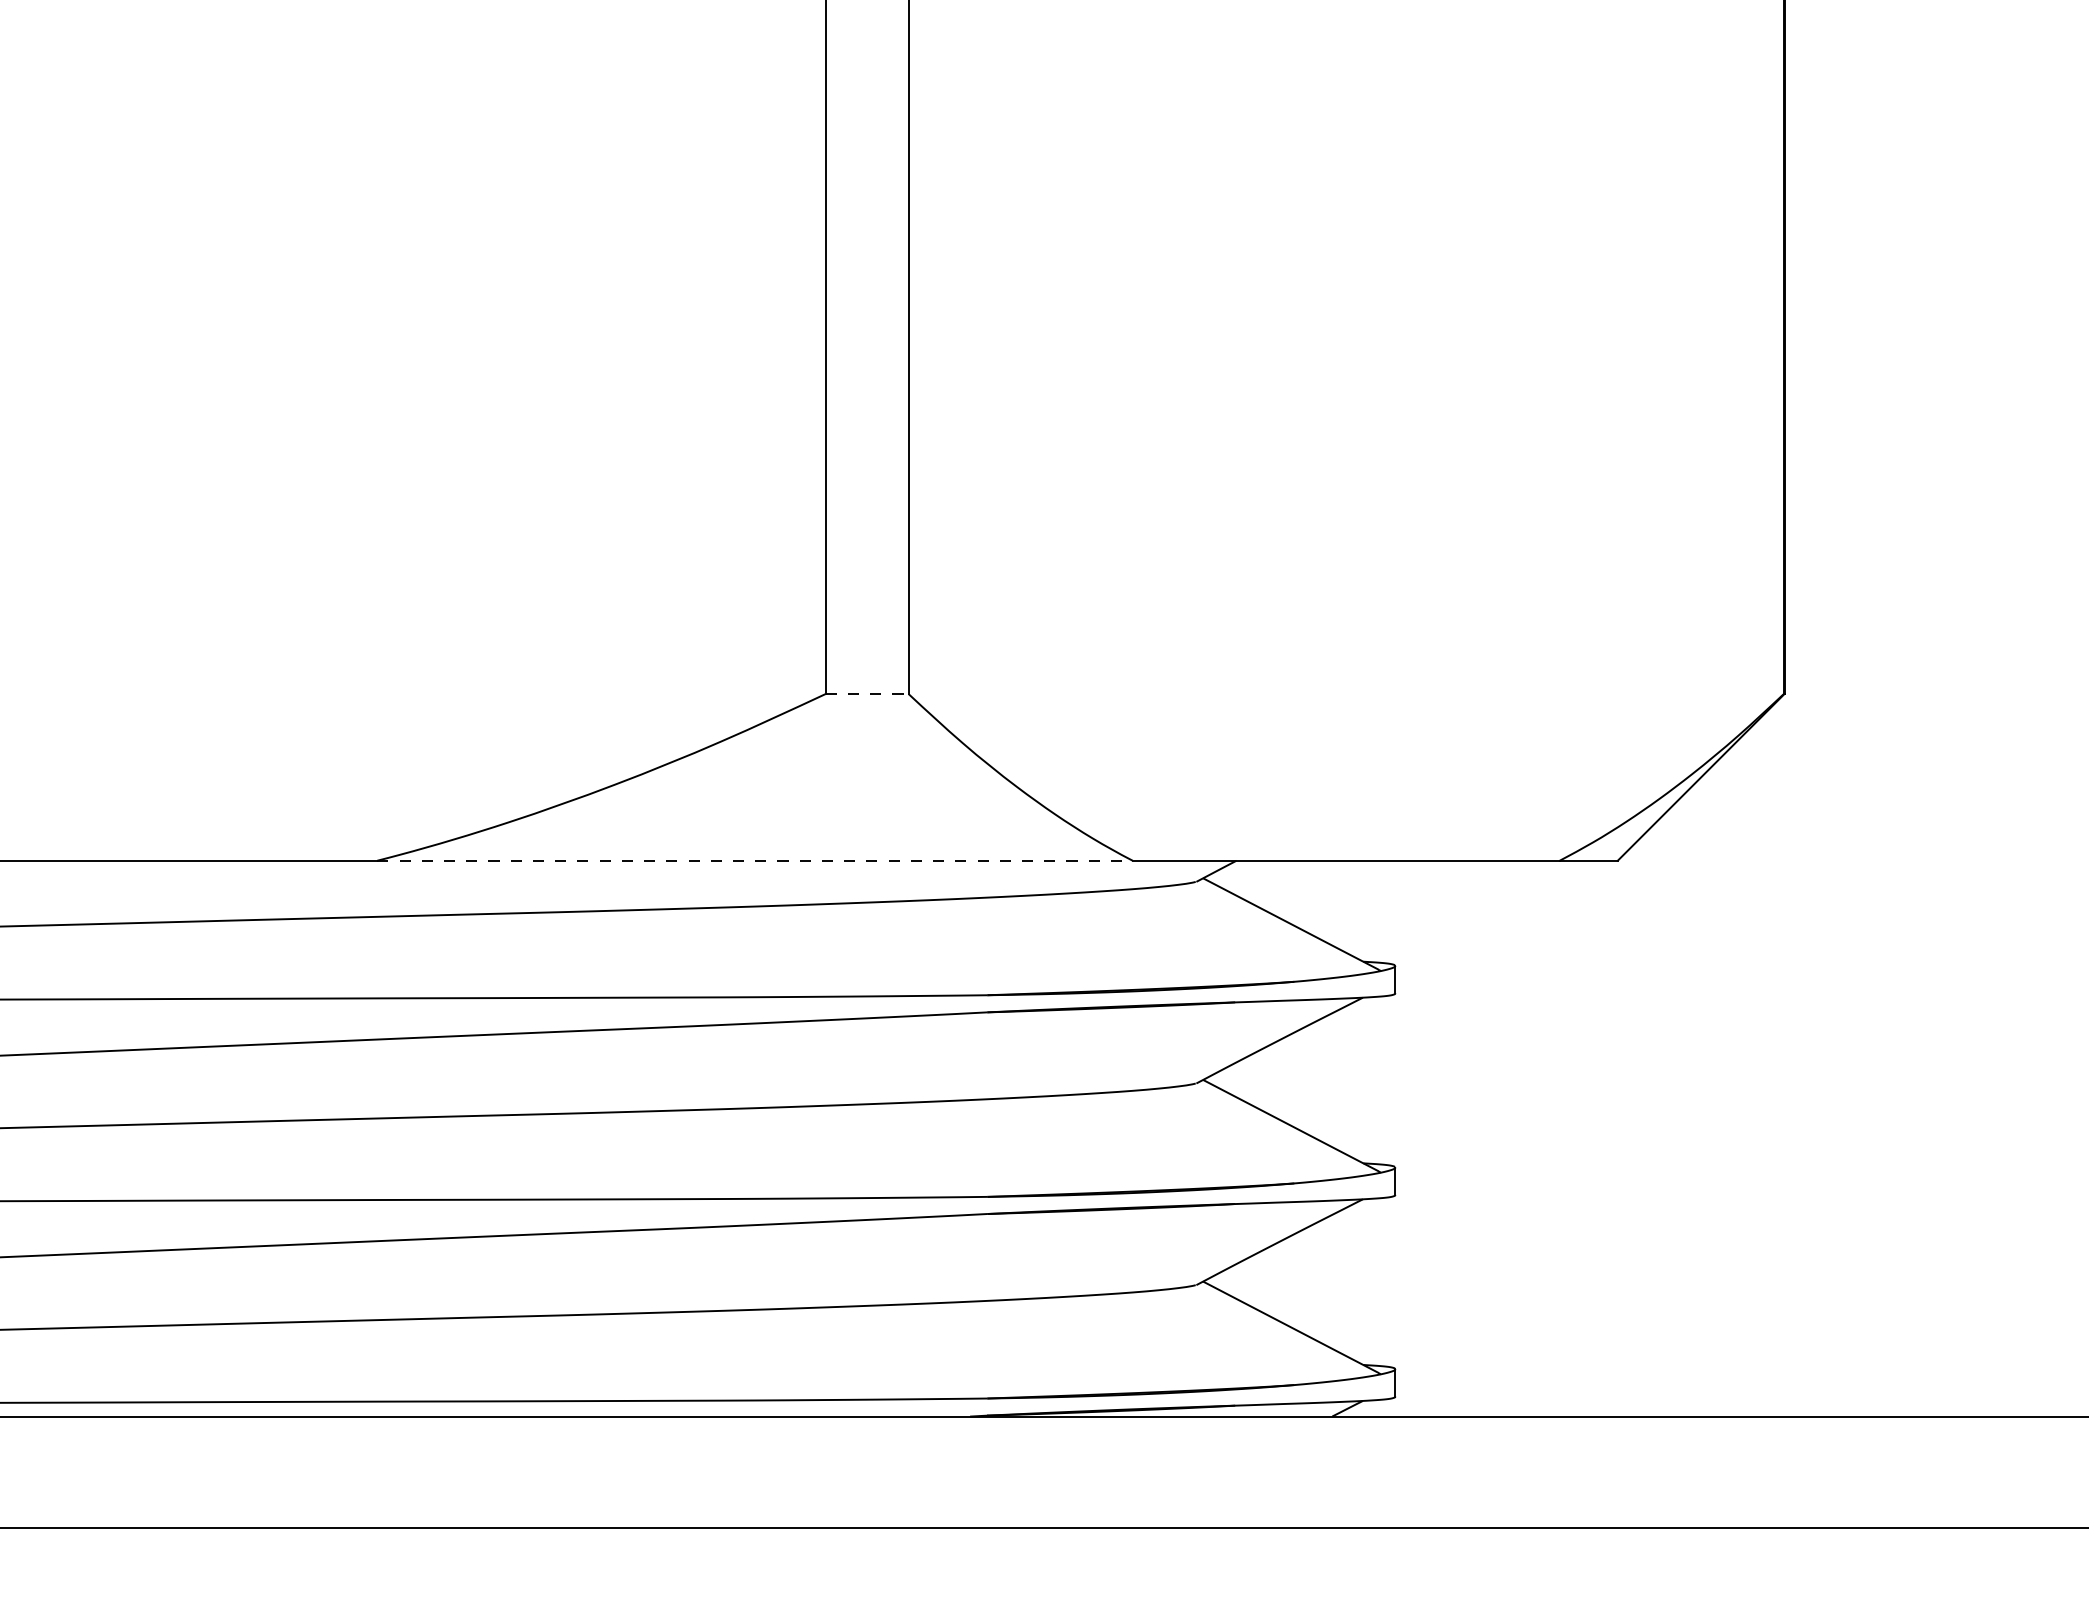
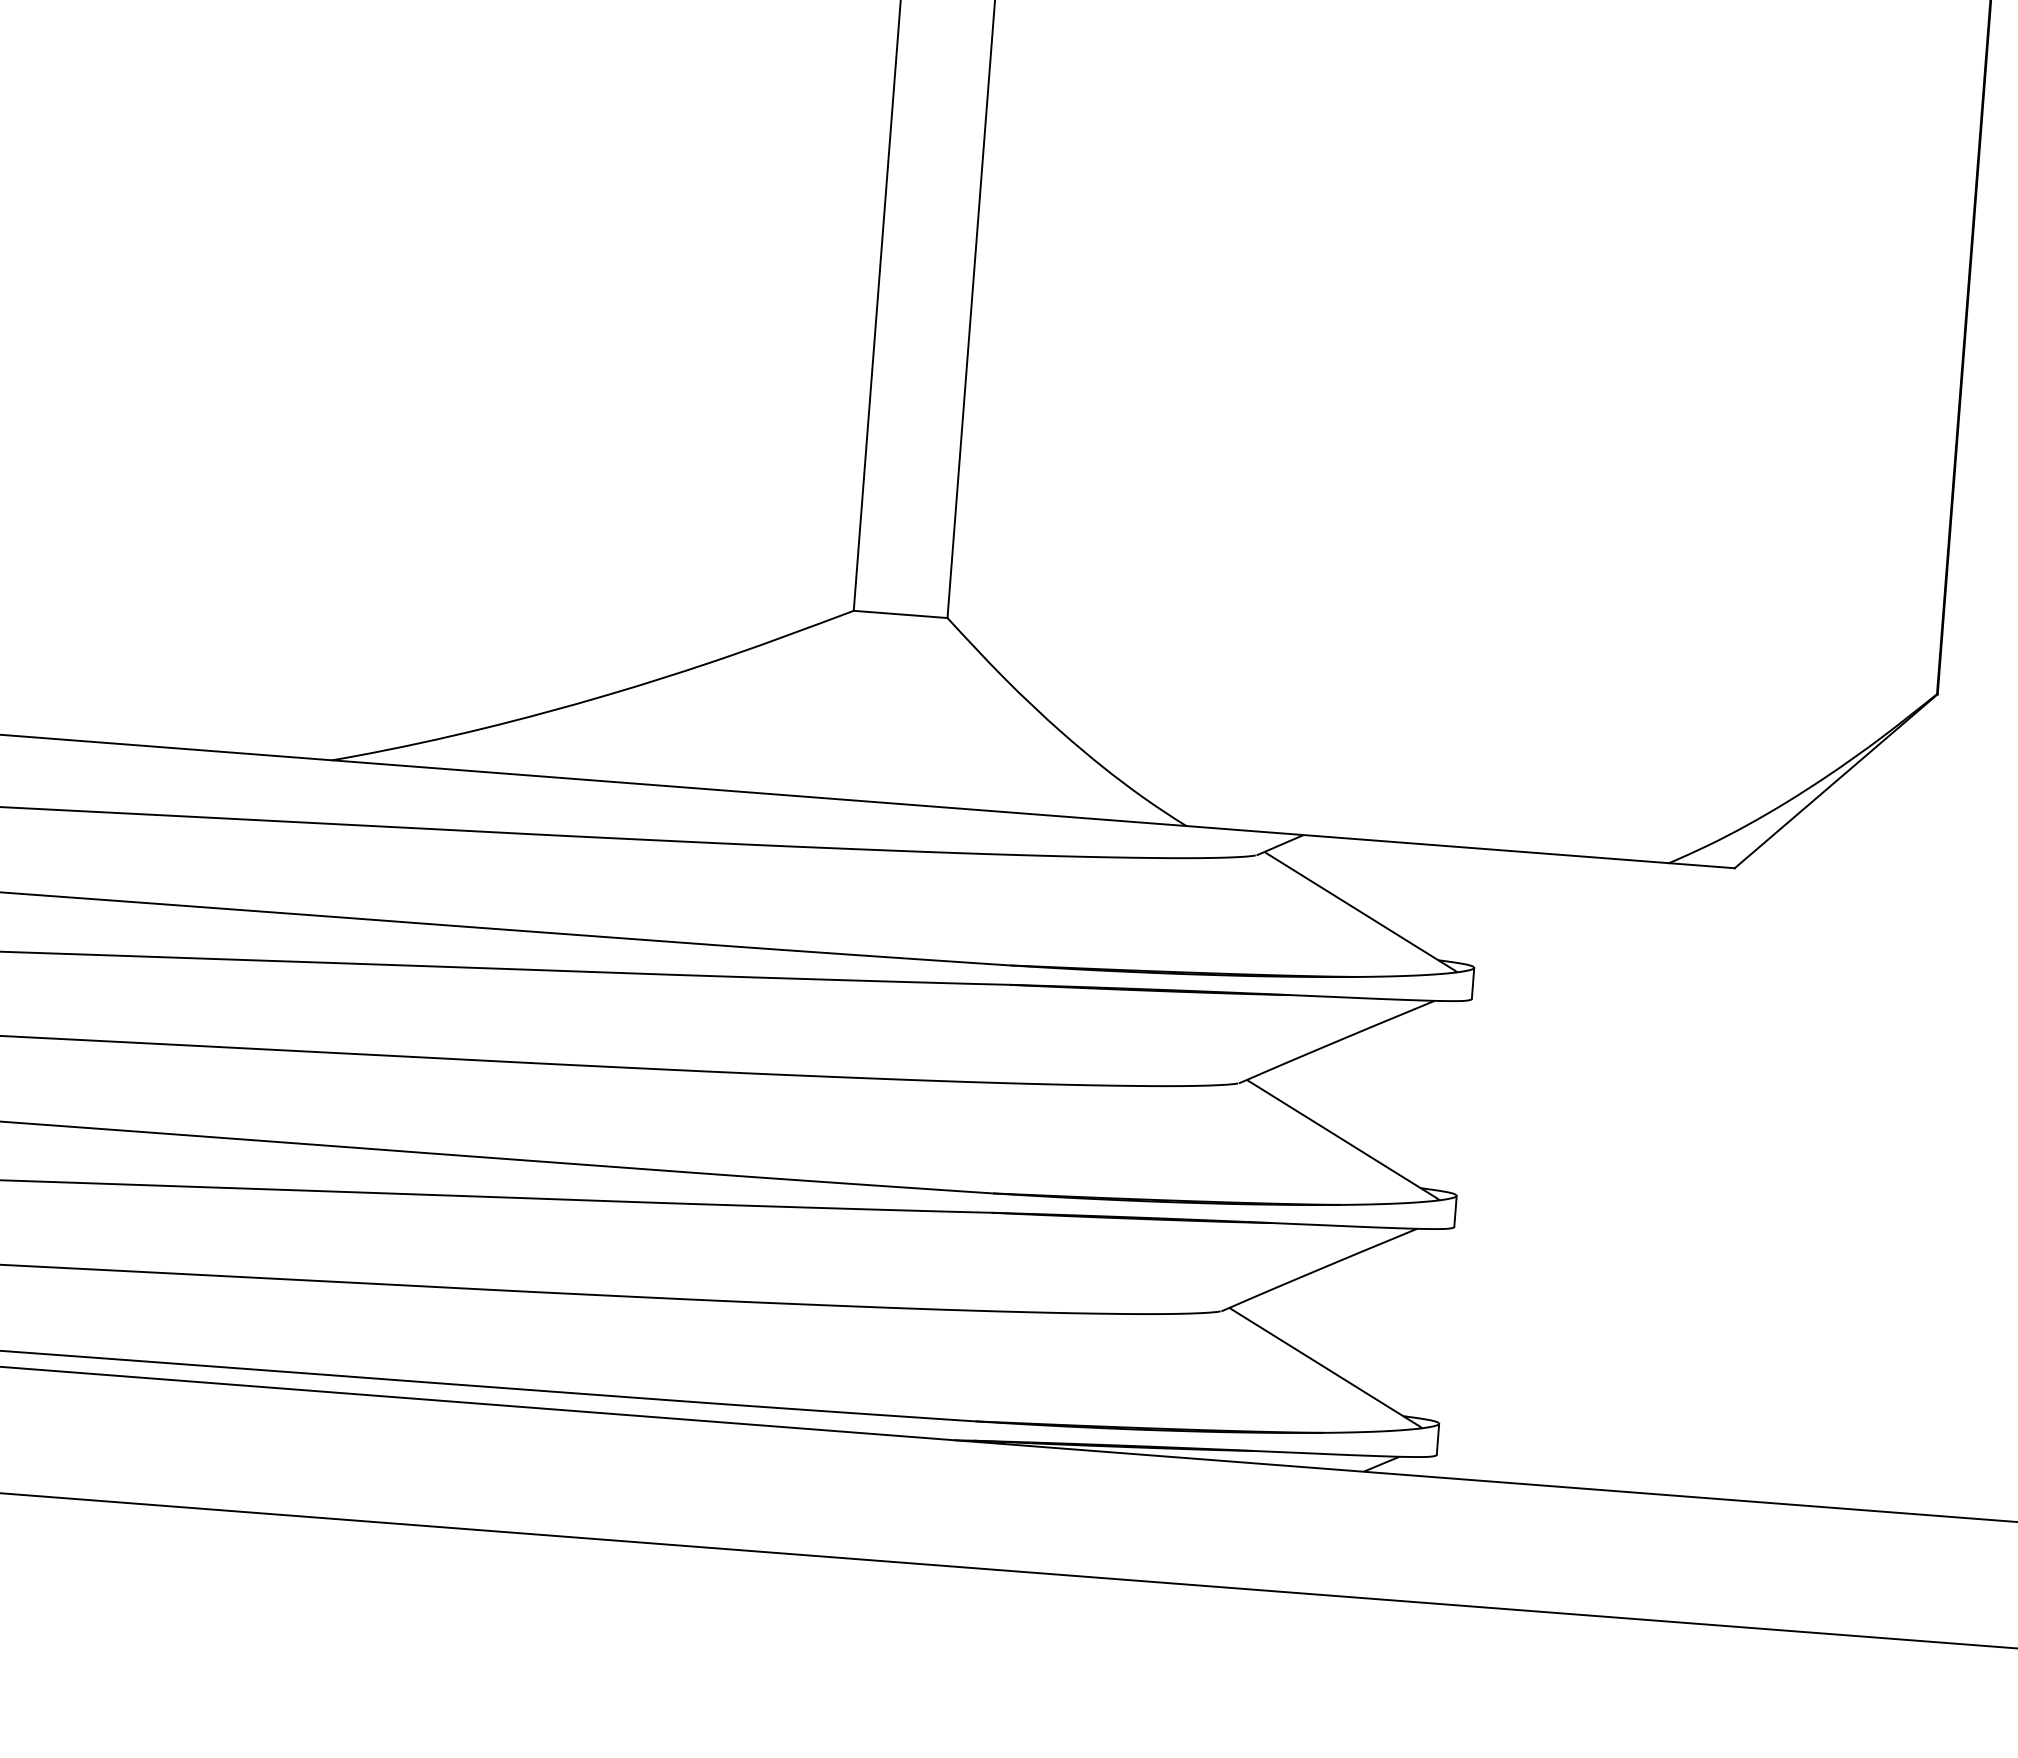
line: (867, 694) -> (900, 615), dashed -> solid
line: (755, 860) -> (759, 792), dashed -> solid

